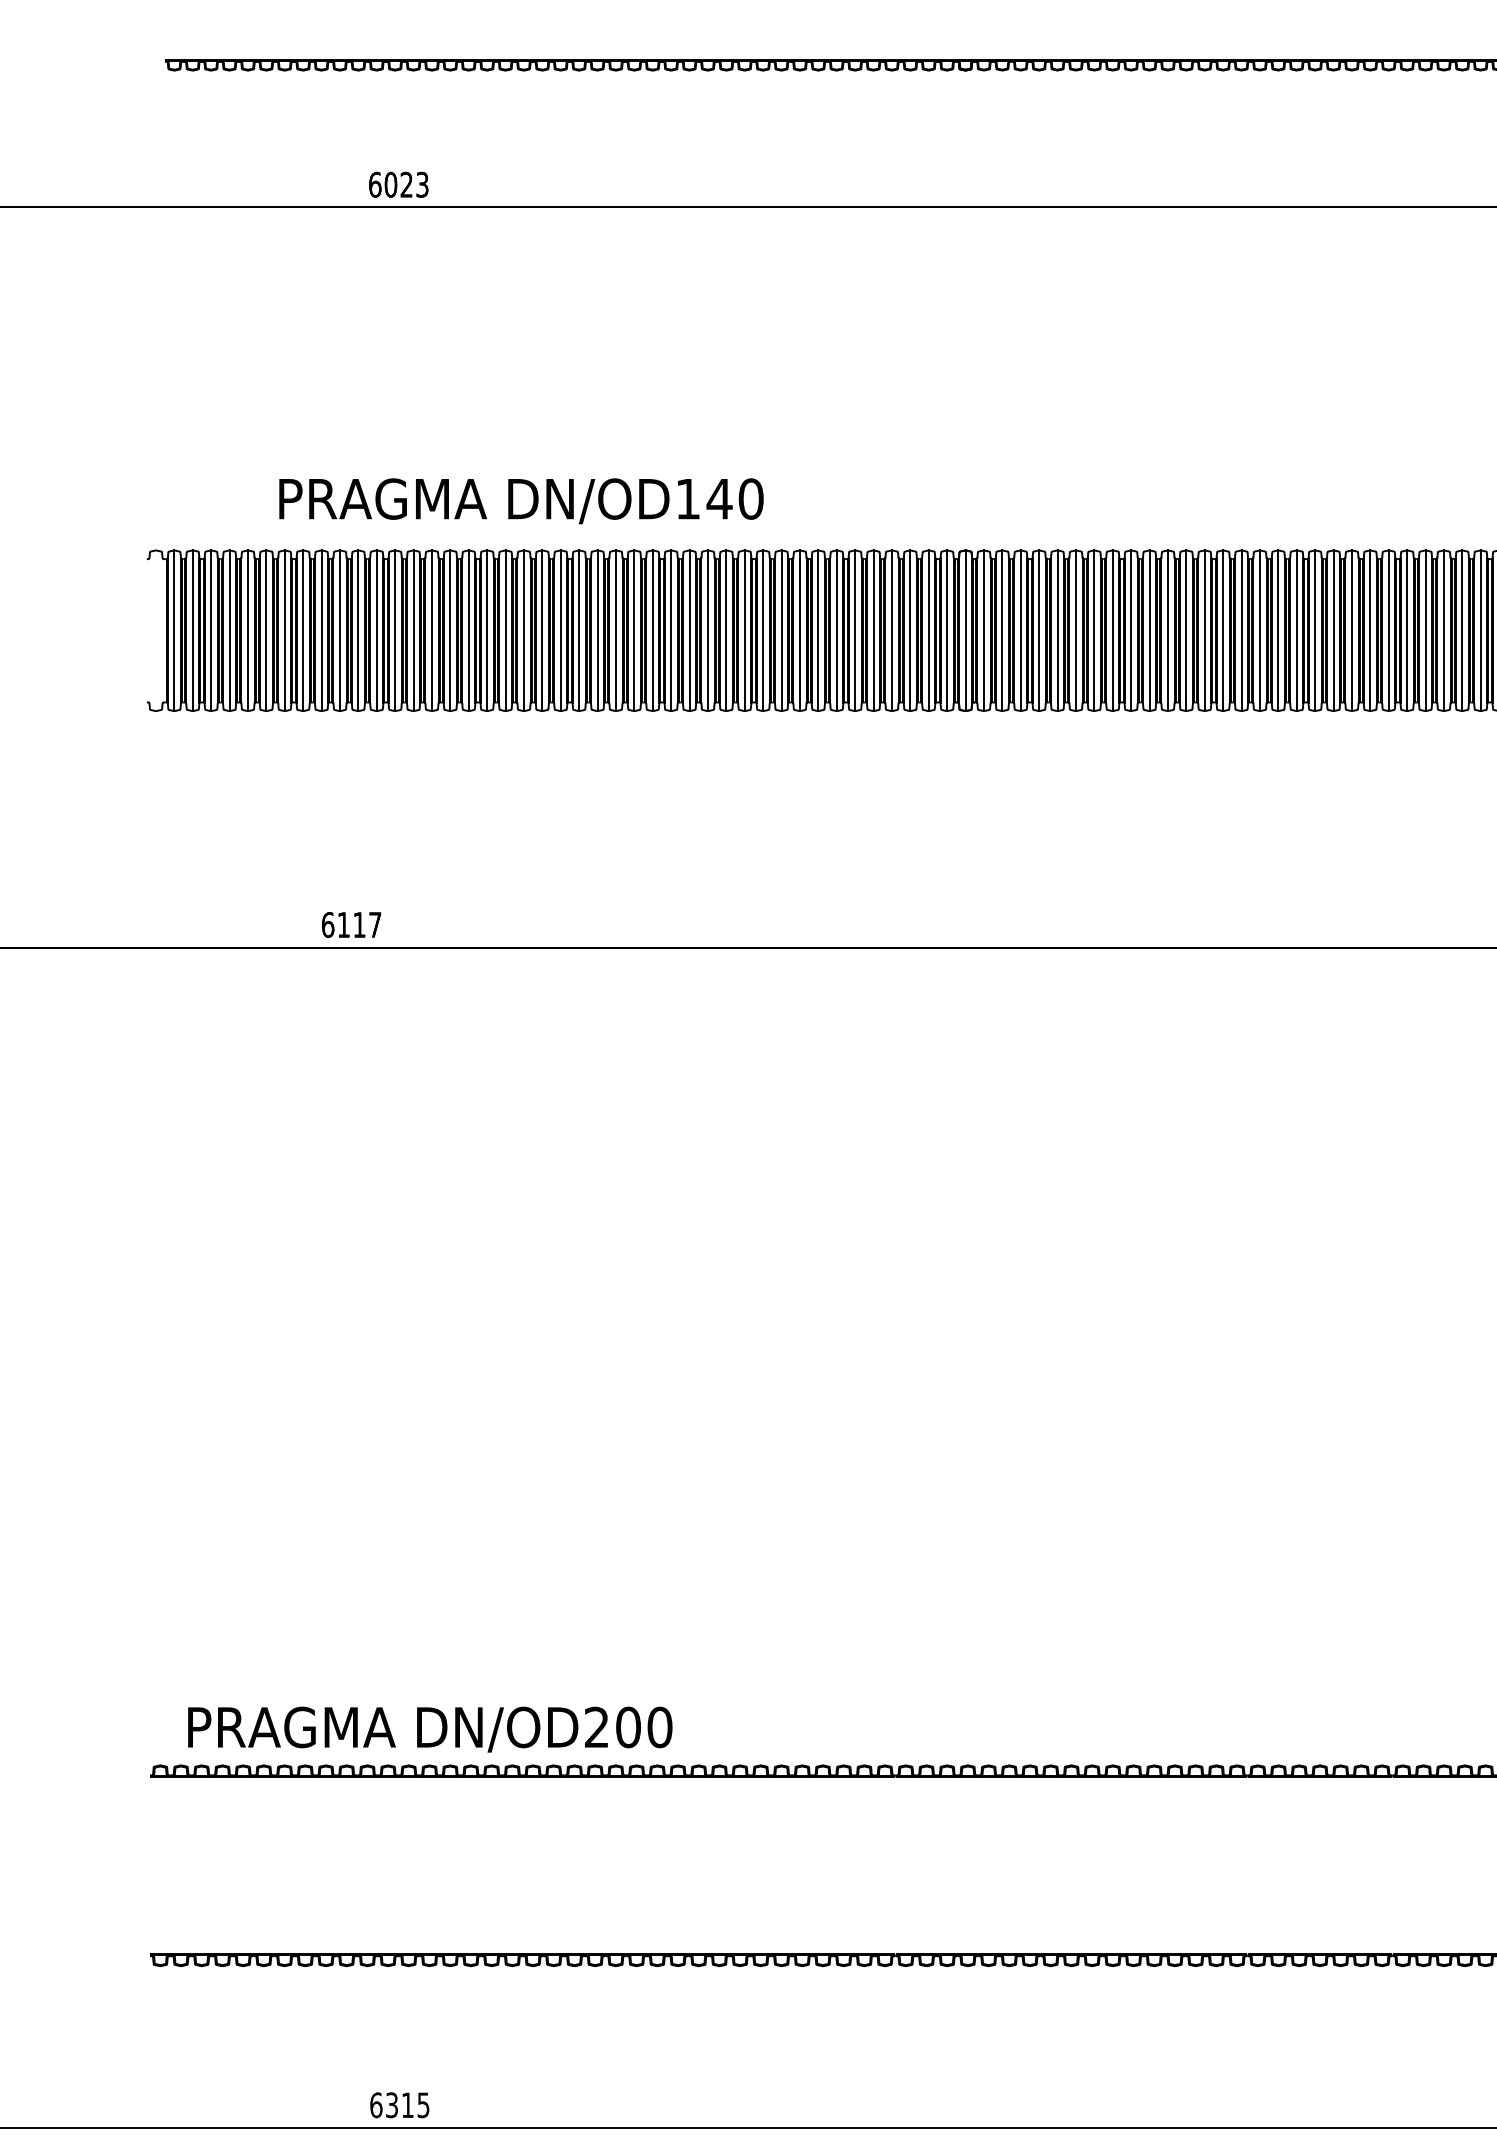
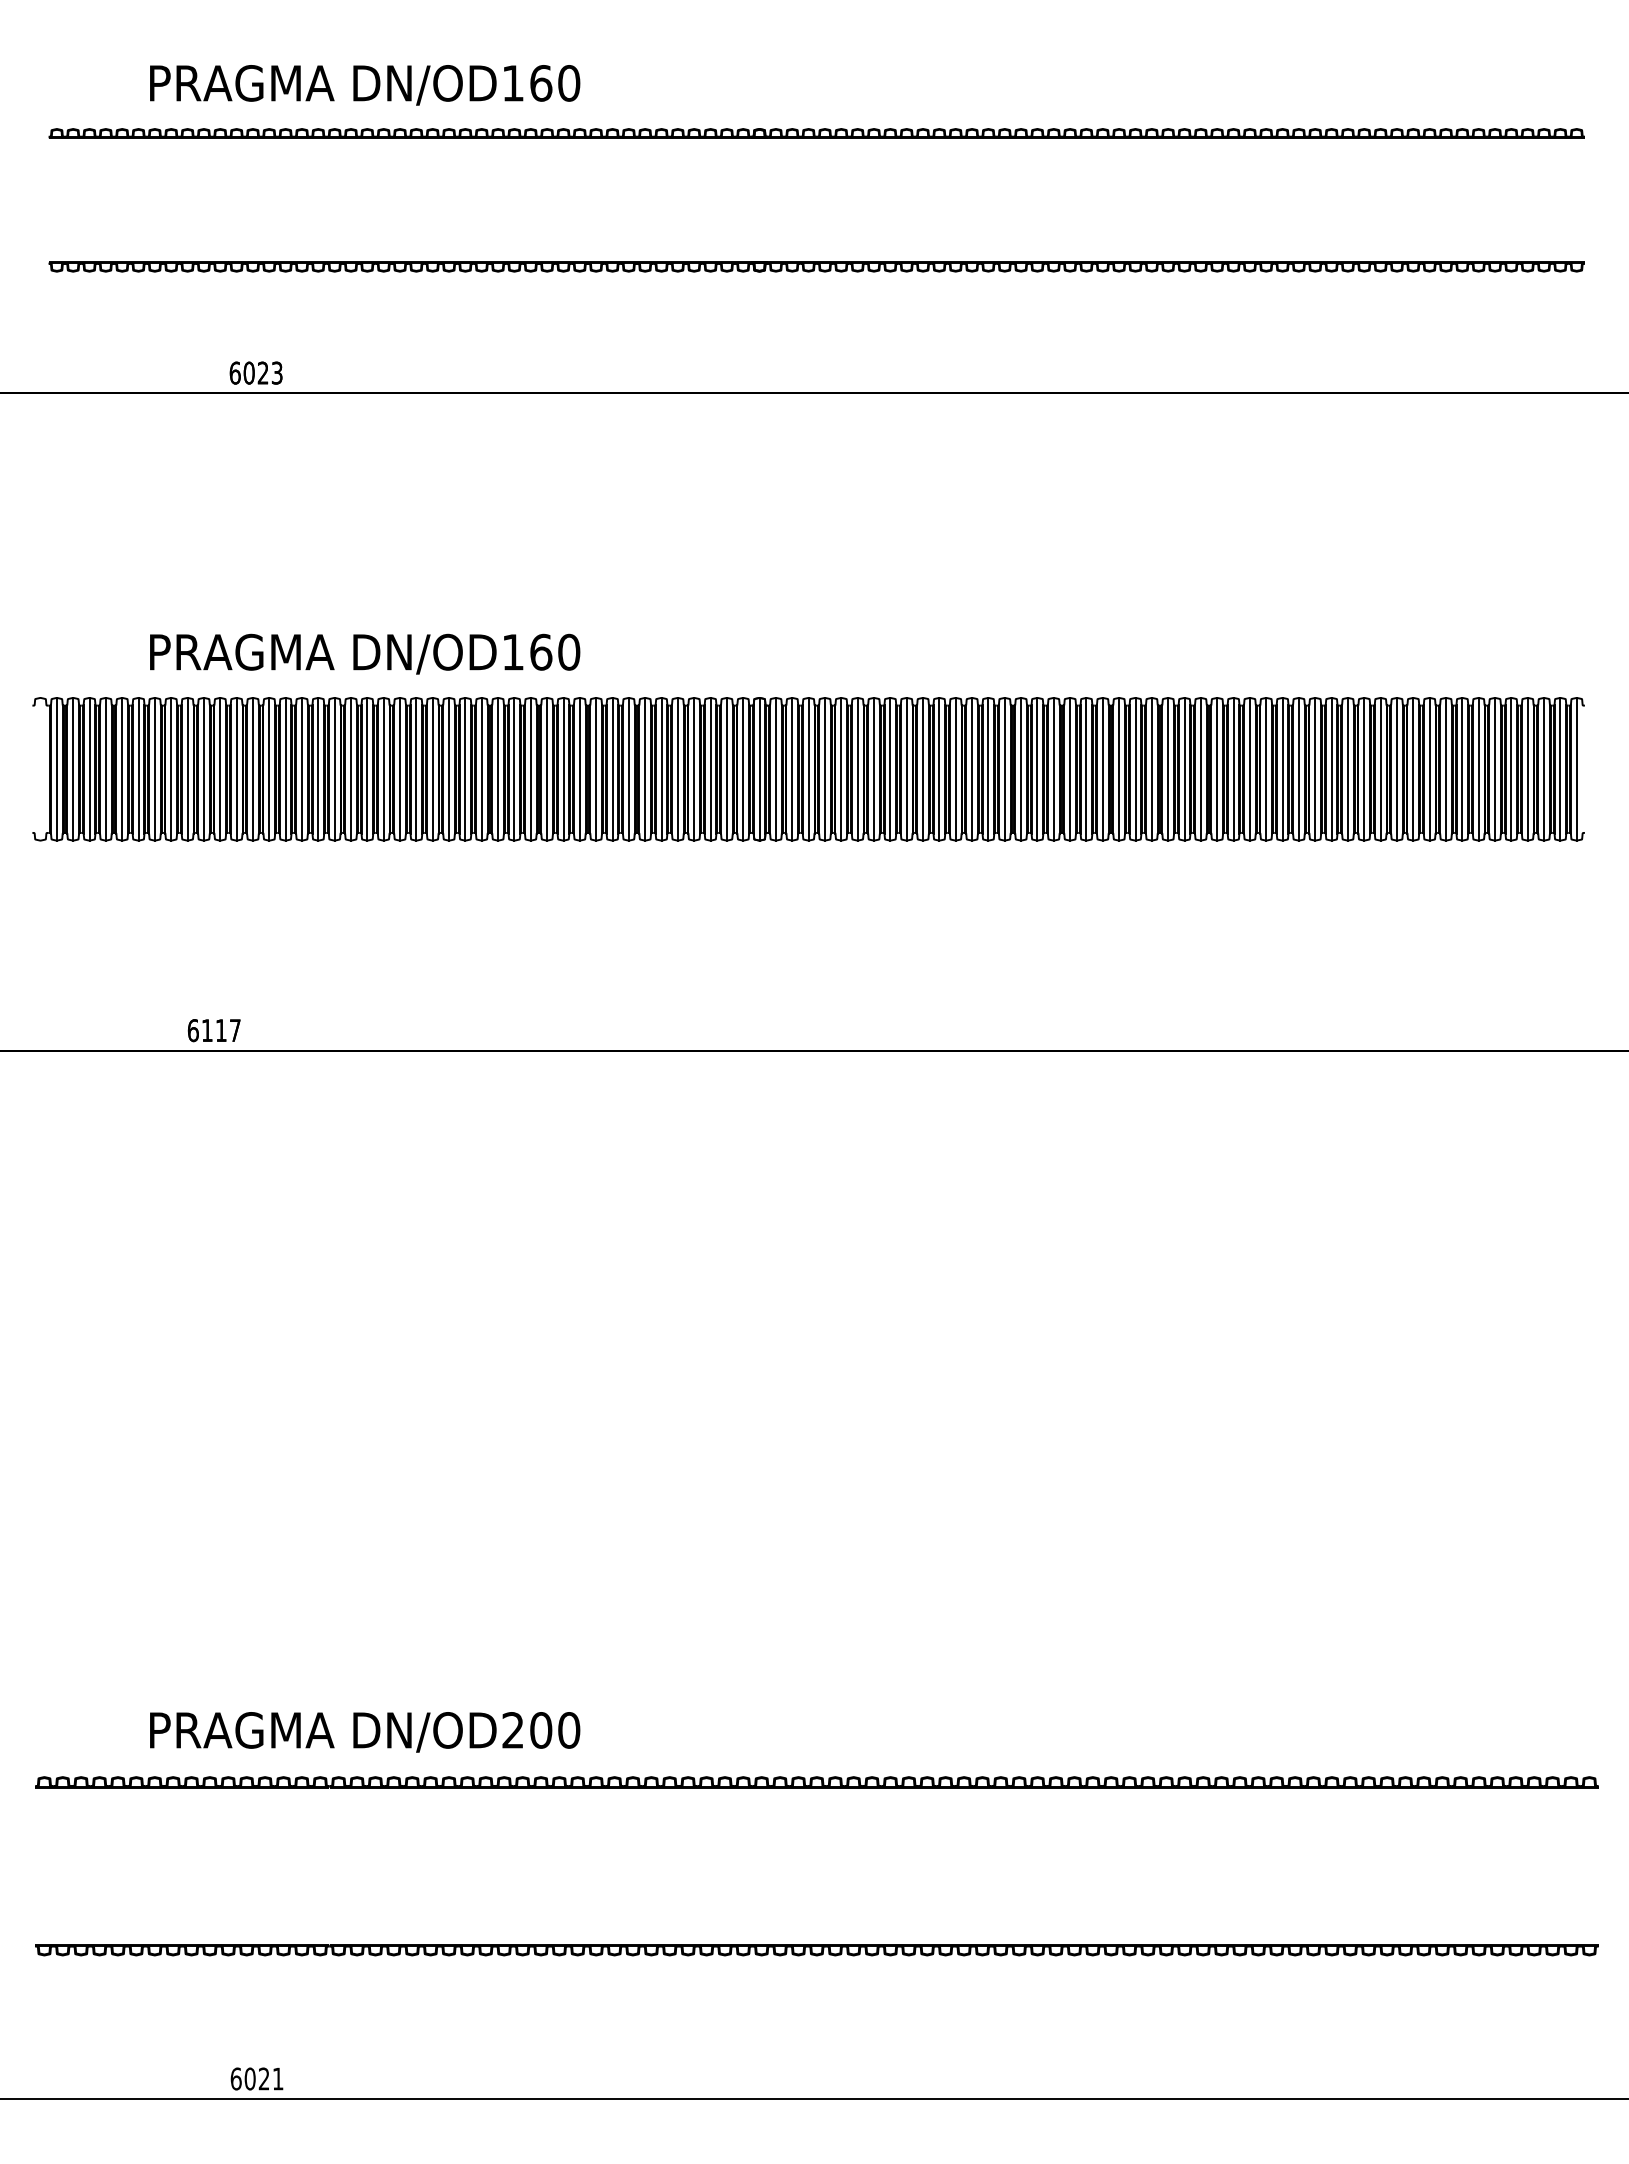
text: (718, 498) -> (540, 651), DN/OD140 -> DN/OD160
text: (430, 1729) -> (365, 1732), moved
text: (407, 2104) -> (263, 2078), 6315 -> 6021

